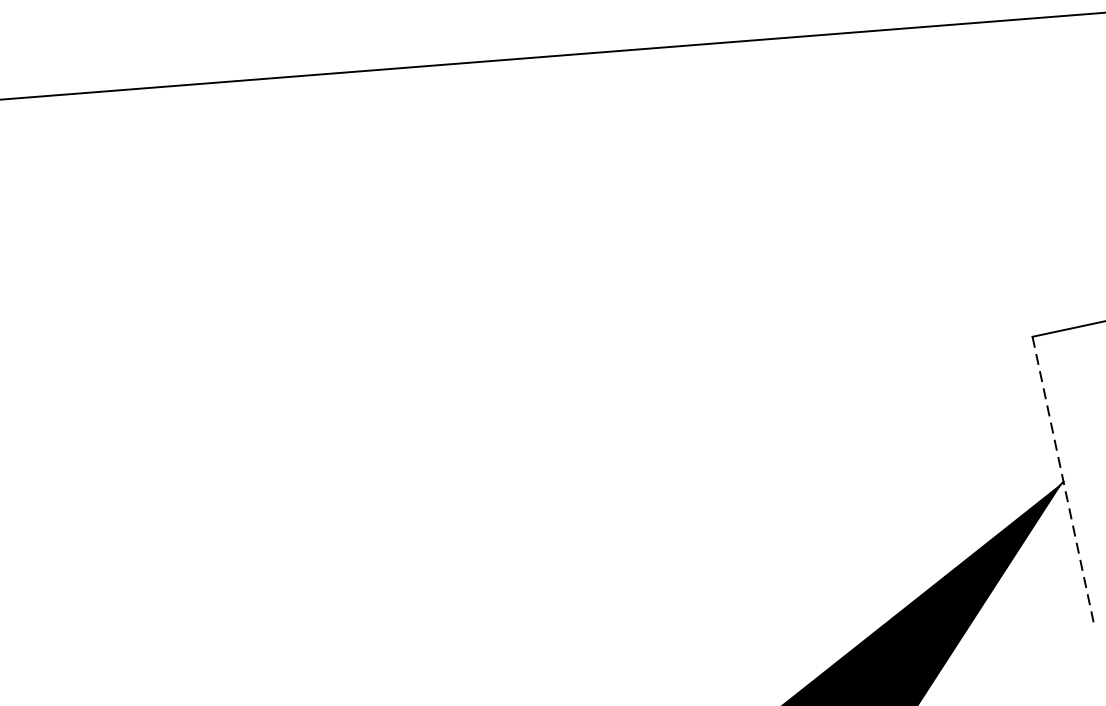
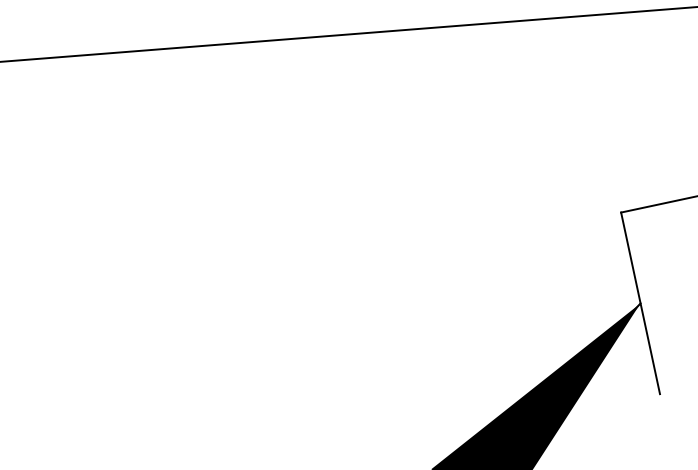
line: (1063, 481) -> (640, 303), dashed -> solid

